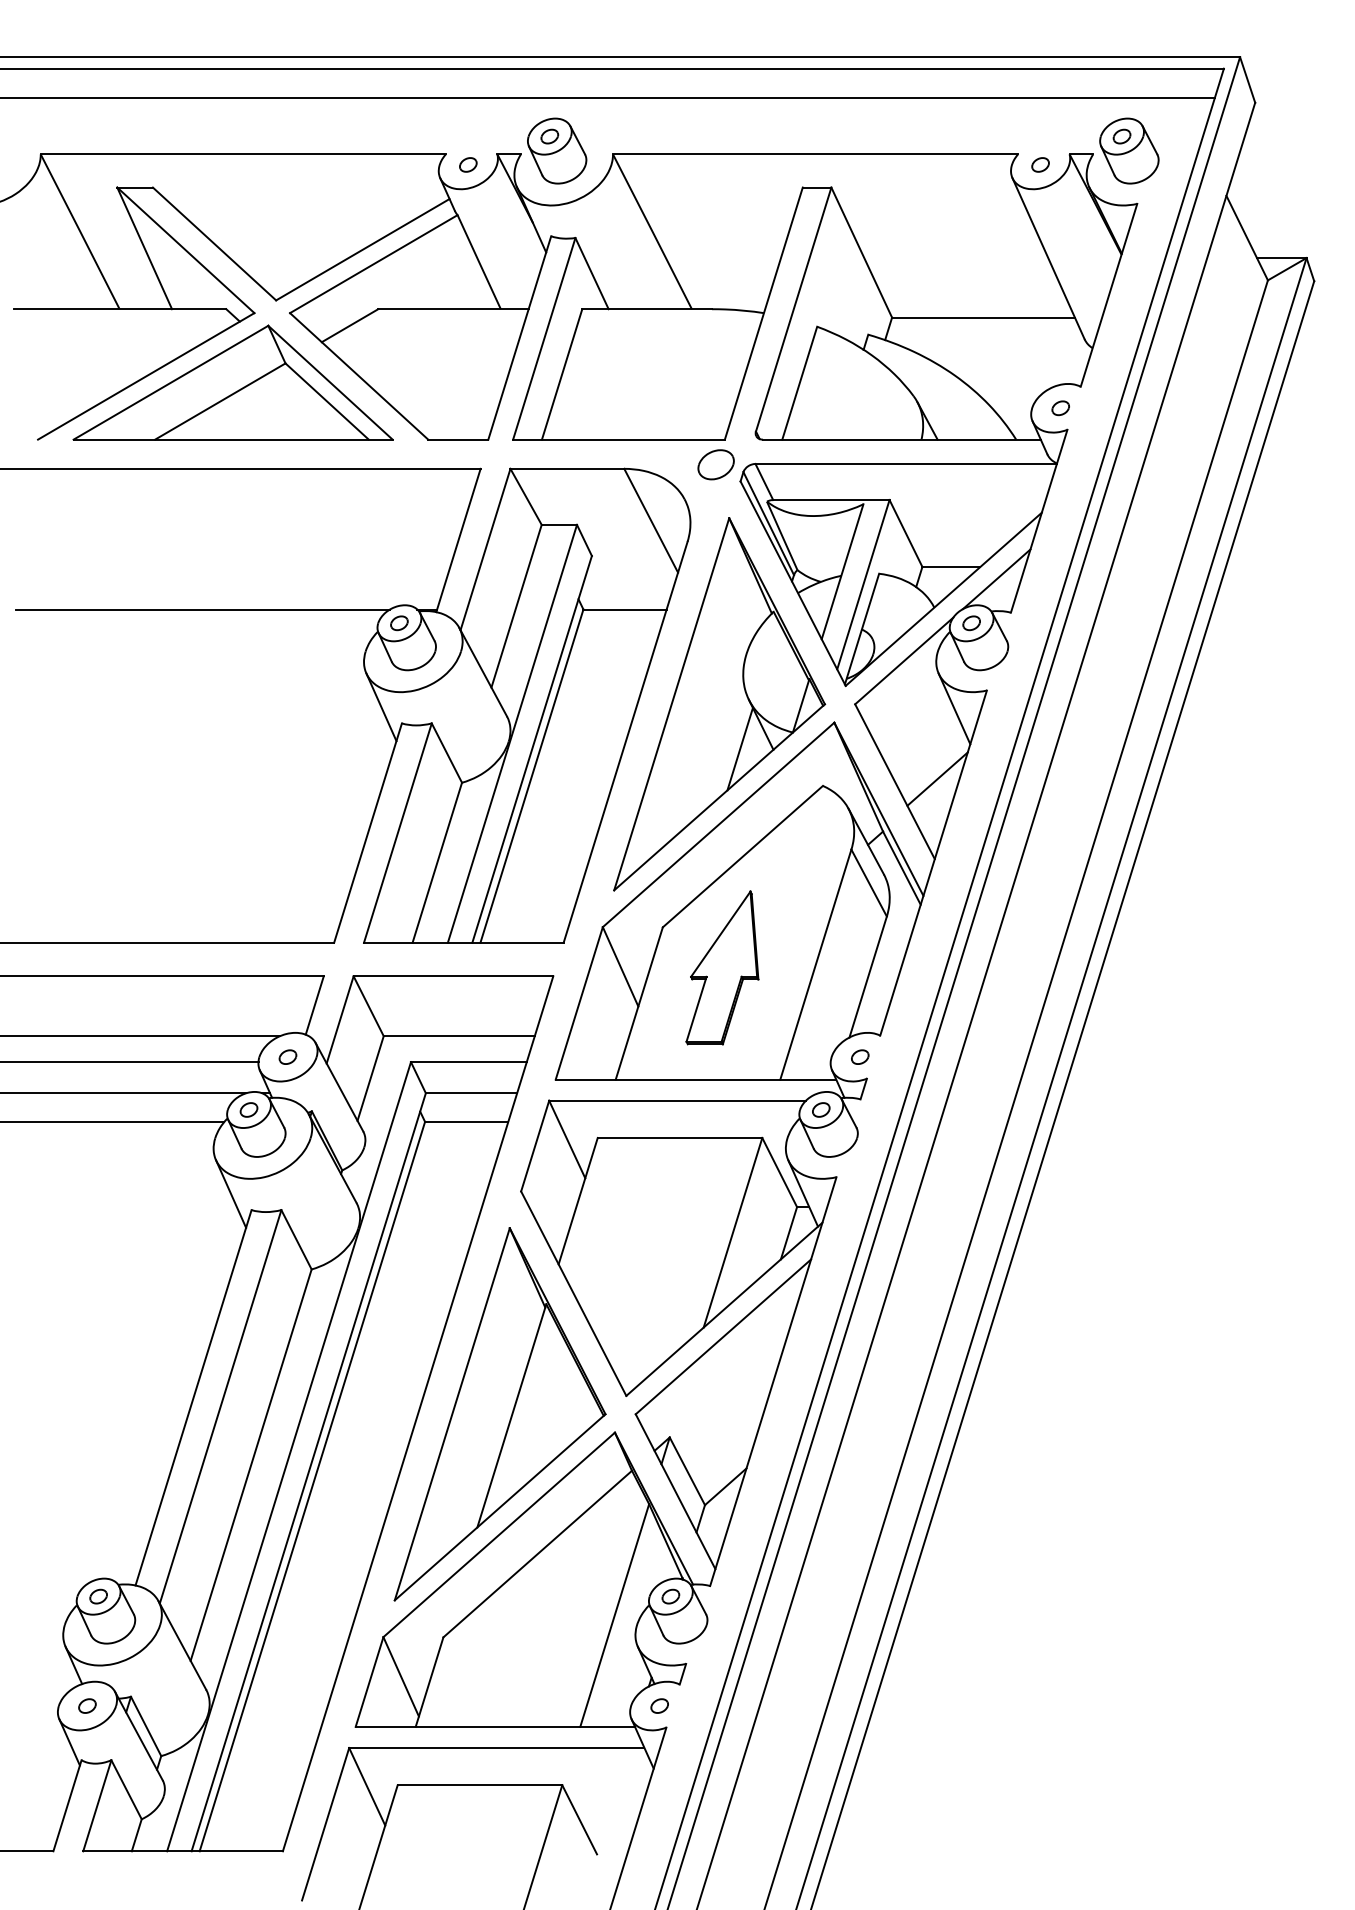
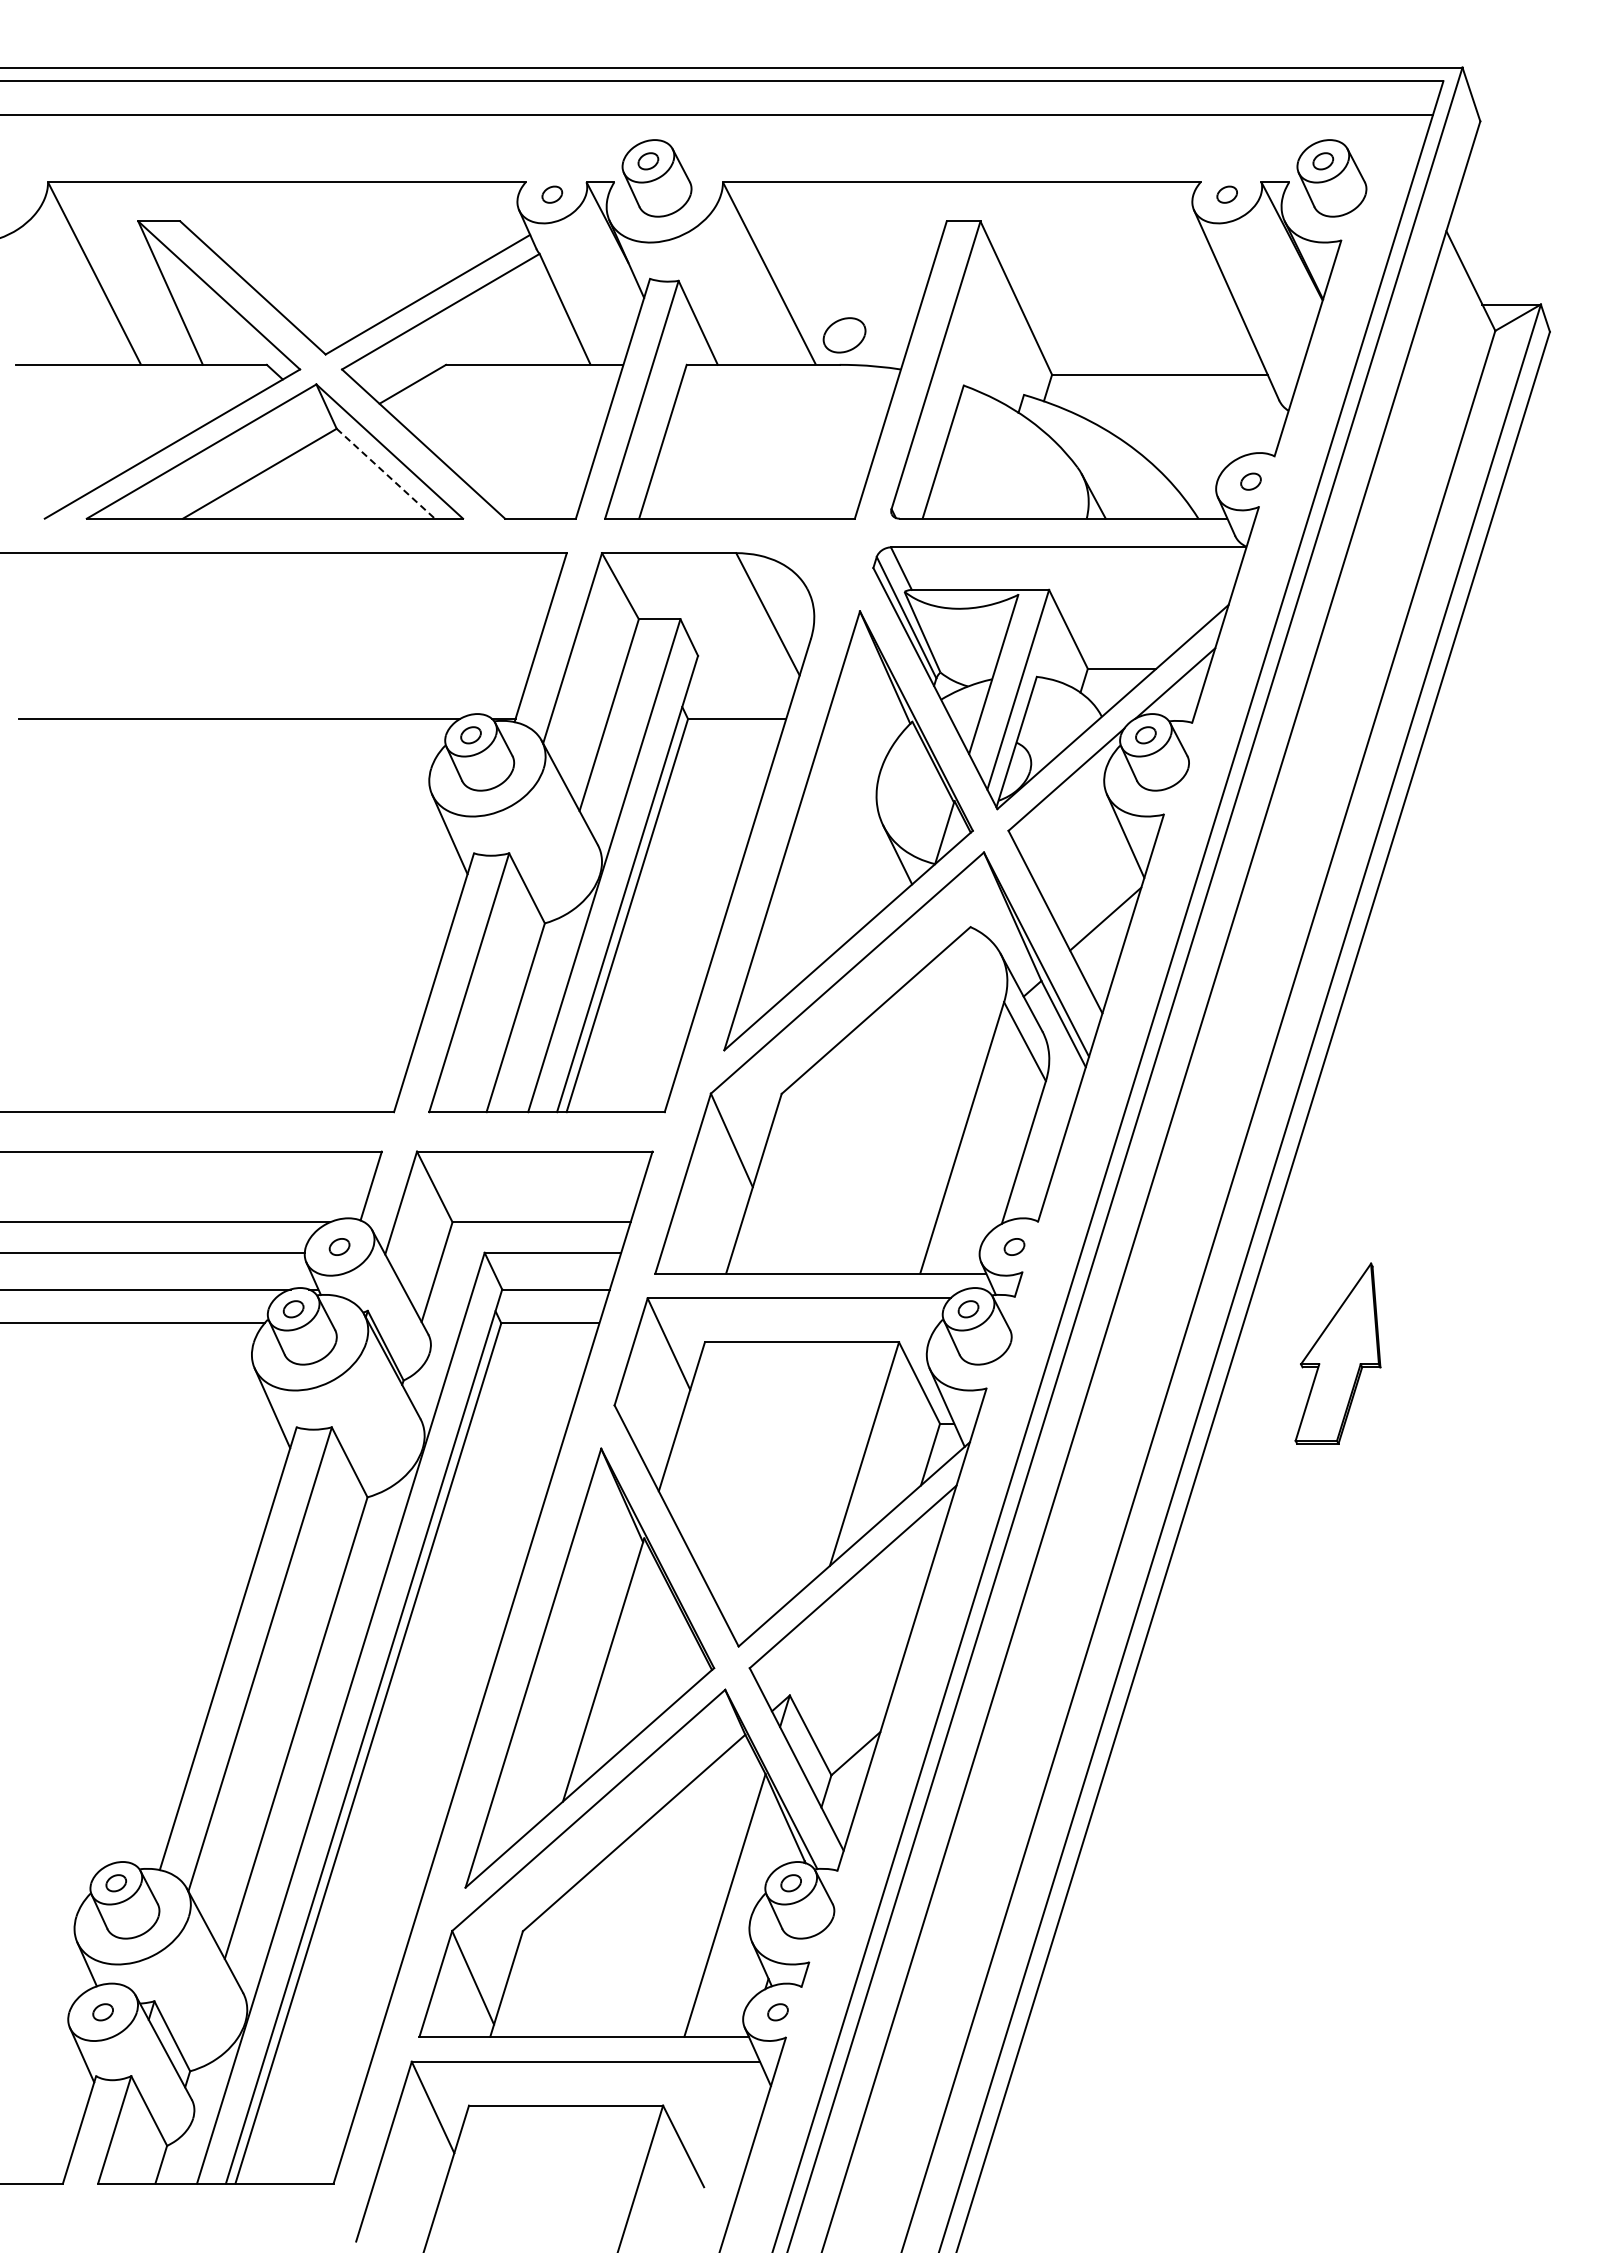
line: (326, 401) -> (385, 473), solid -> dashed
part: (716, 464) -> (844, 335), moved
line: (739, 748) -> (872, 883), removed
part: (722, 967) -> (1337, 1353), moved

